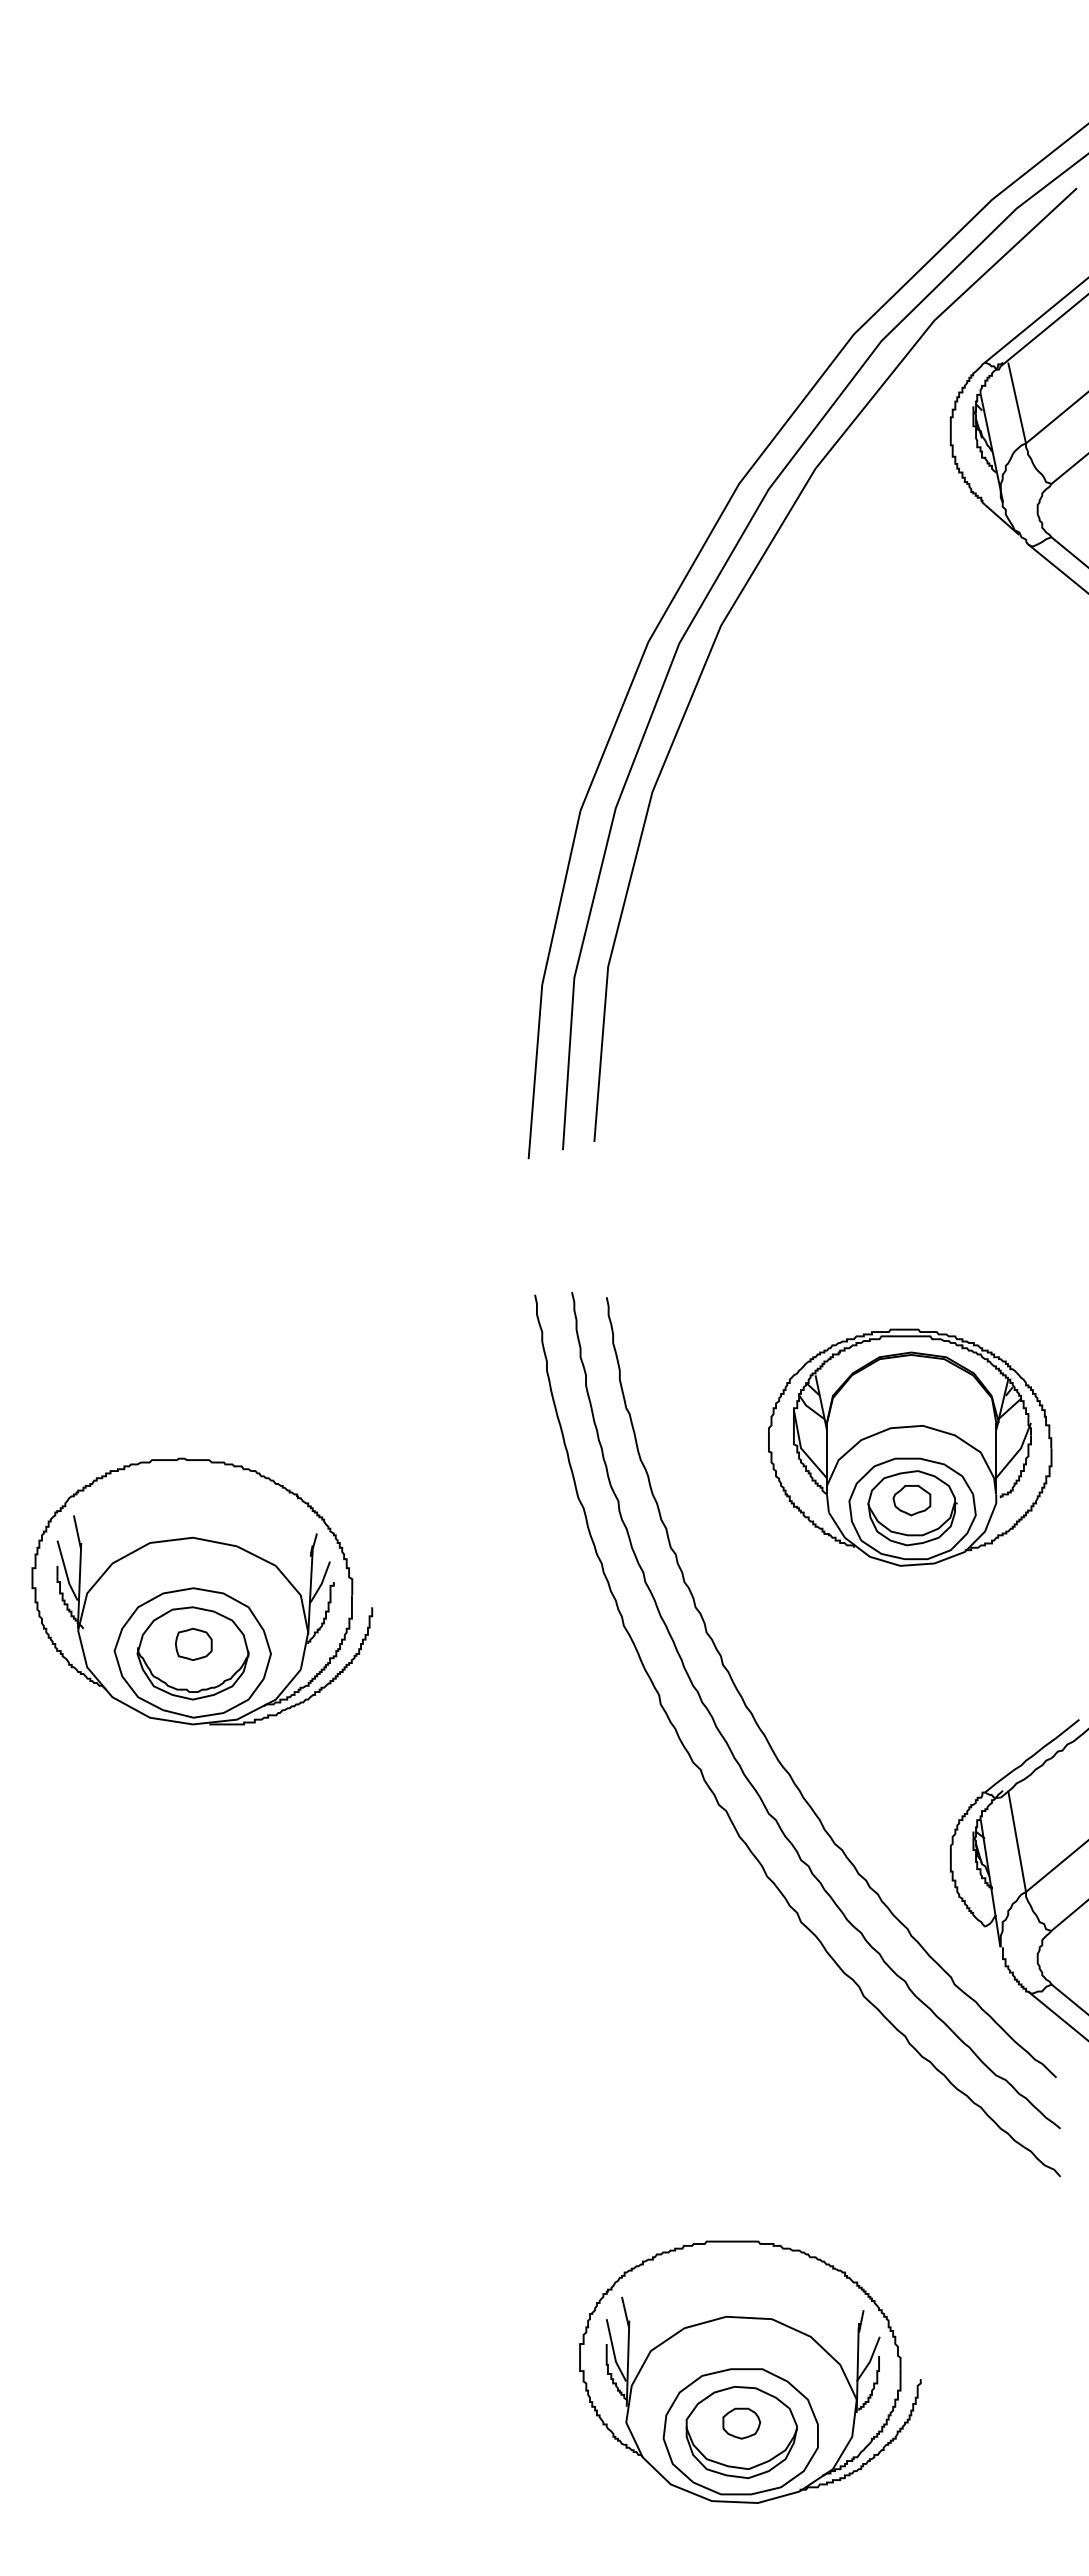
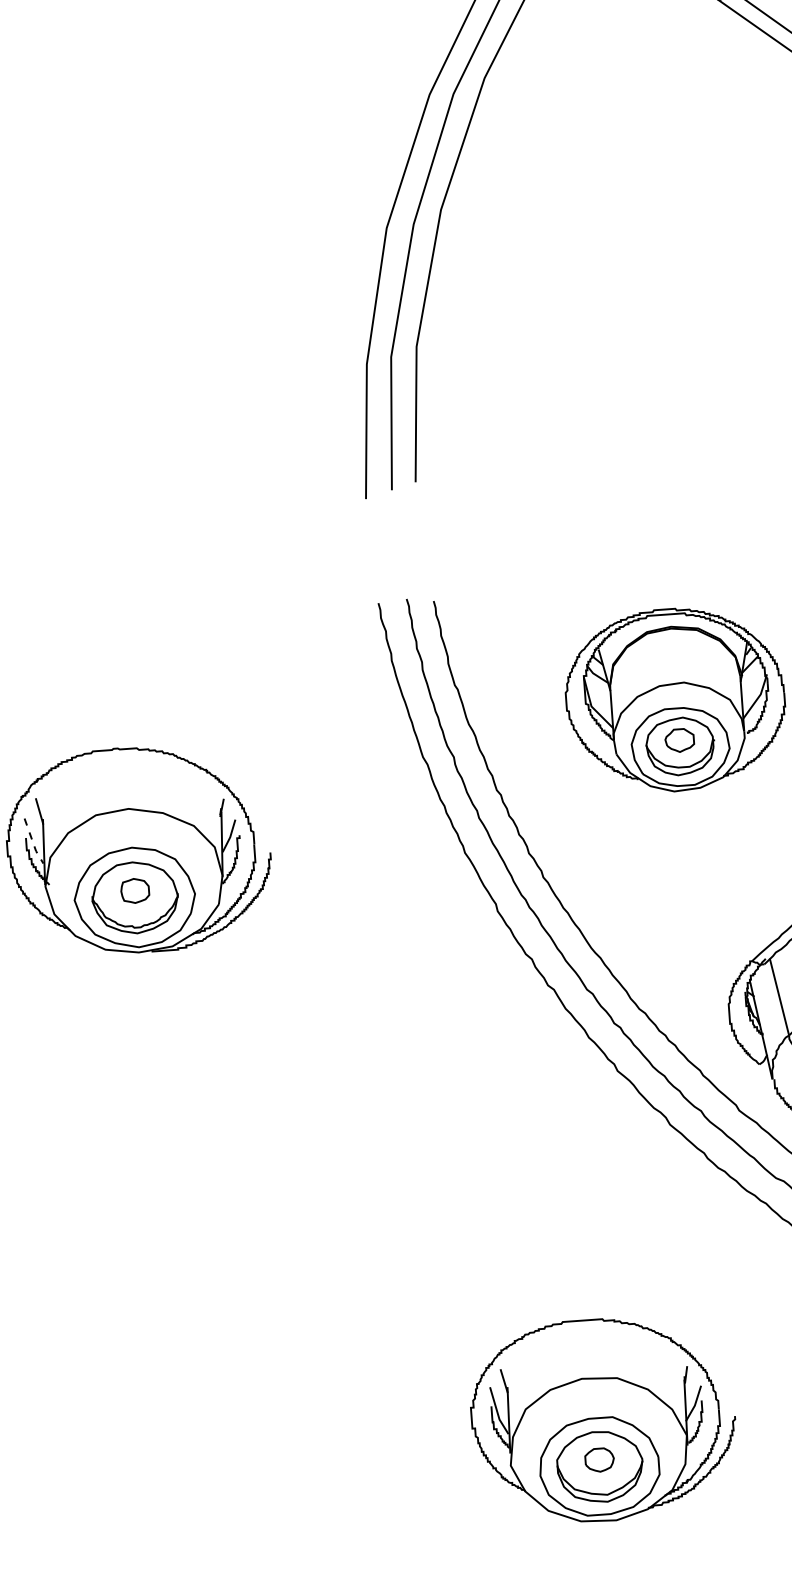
line: (66, 1572) -> (33, 842), solid -> dashed

